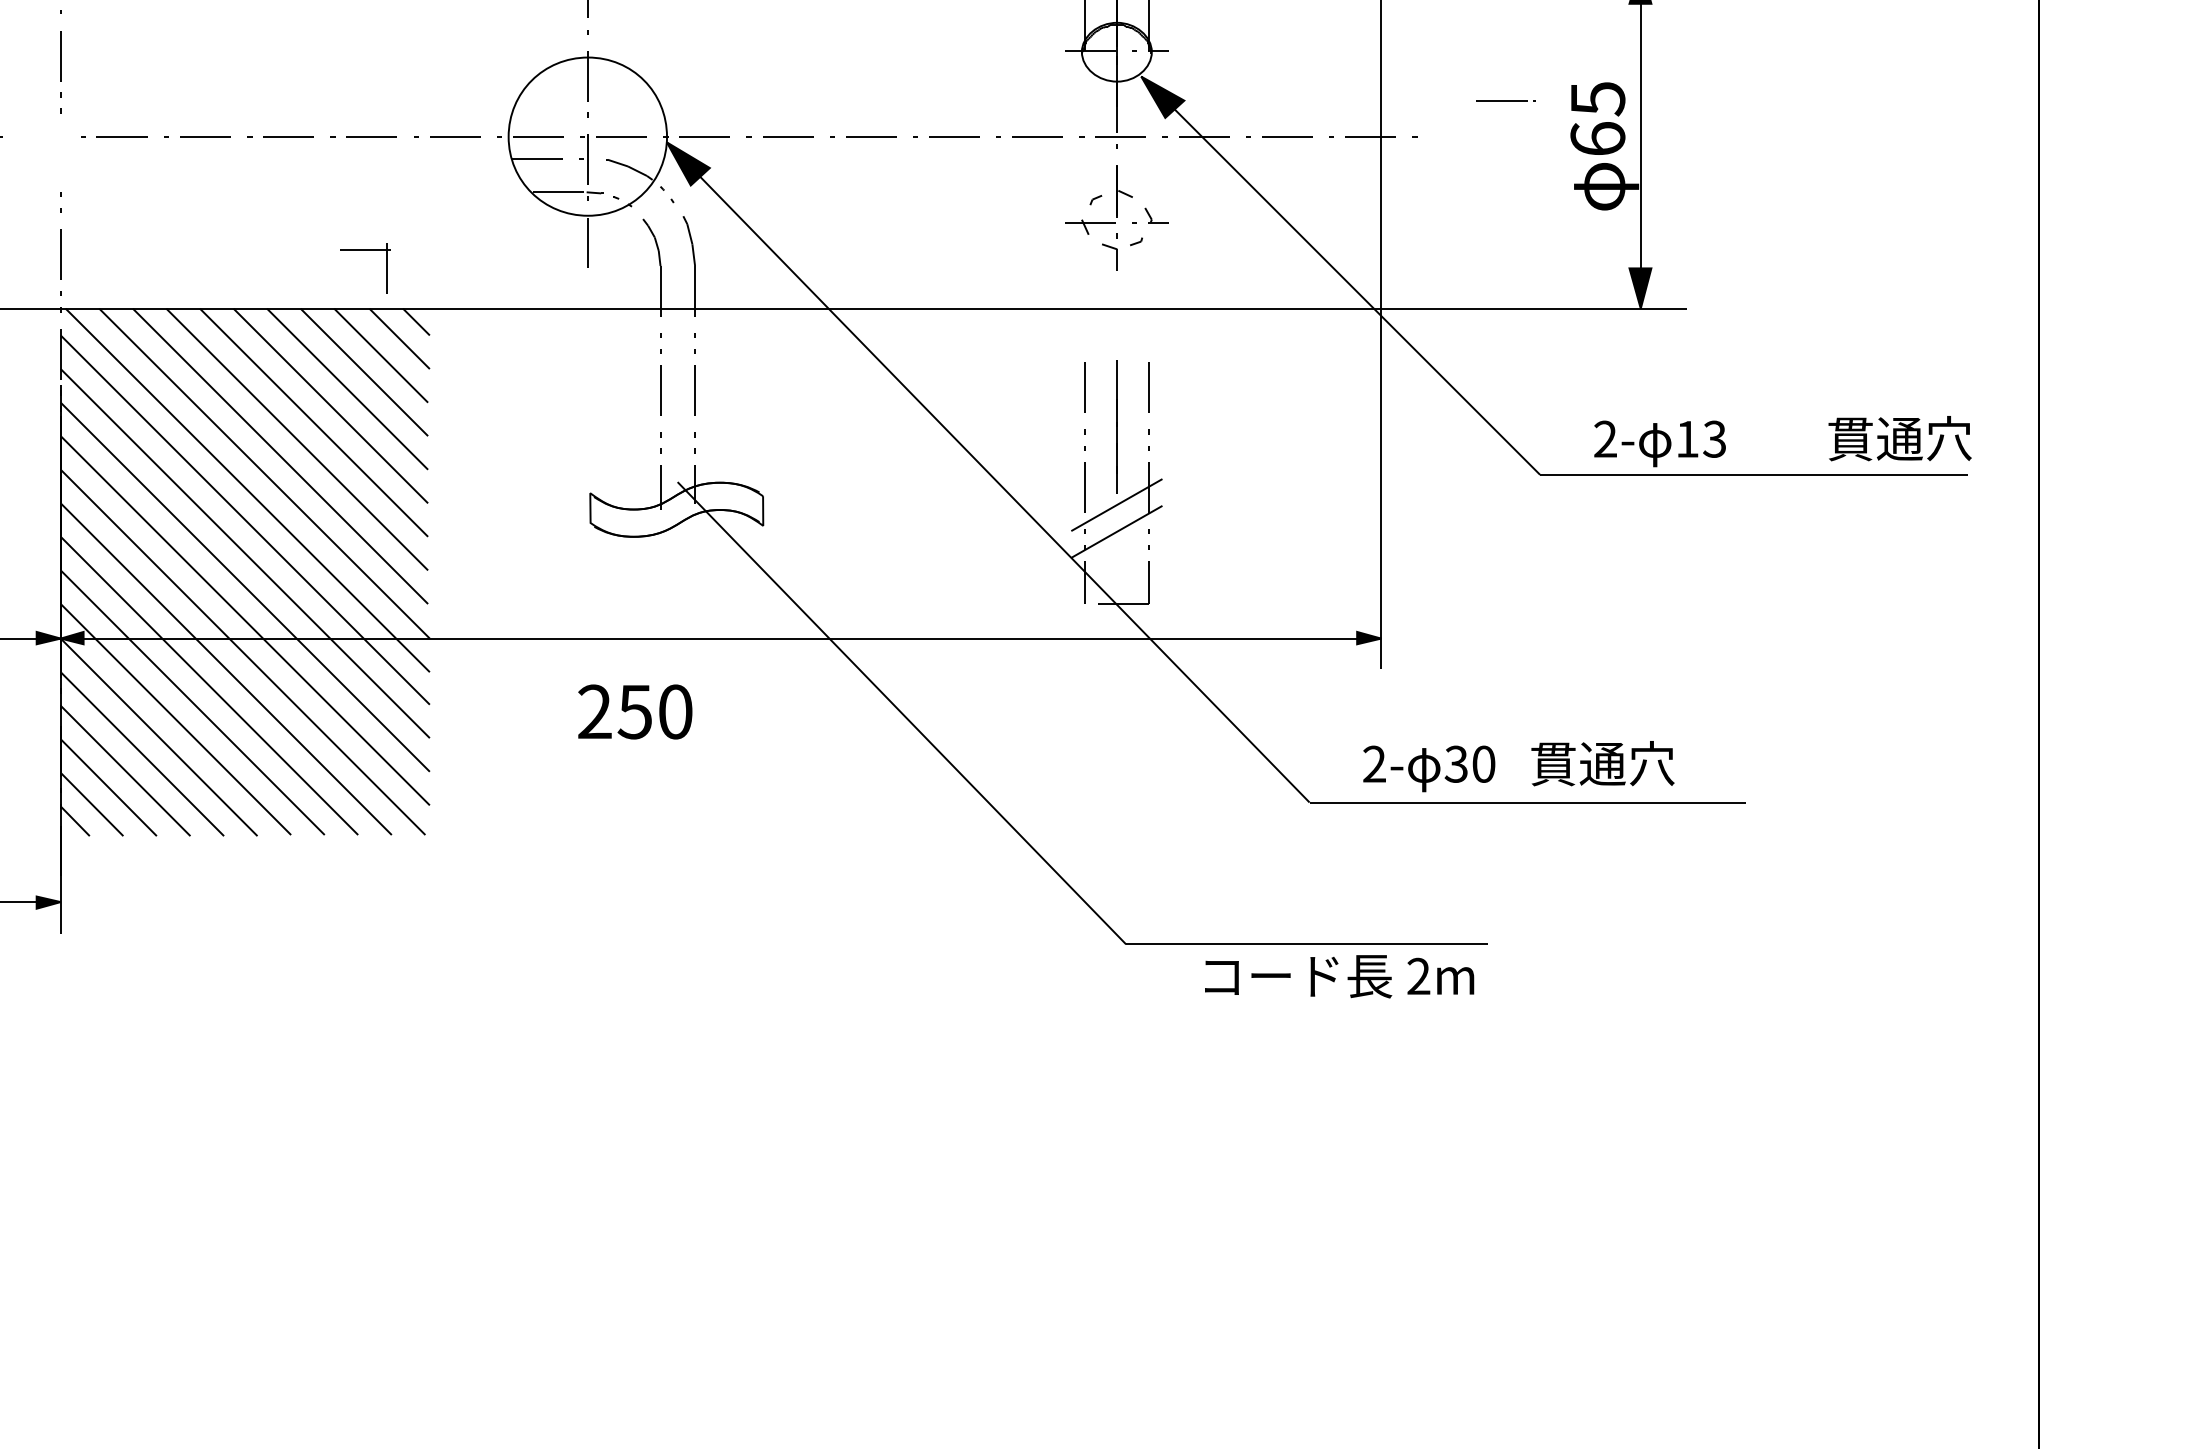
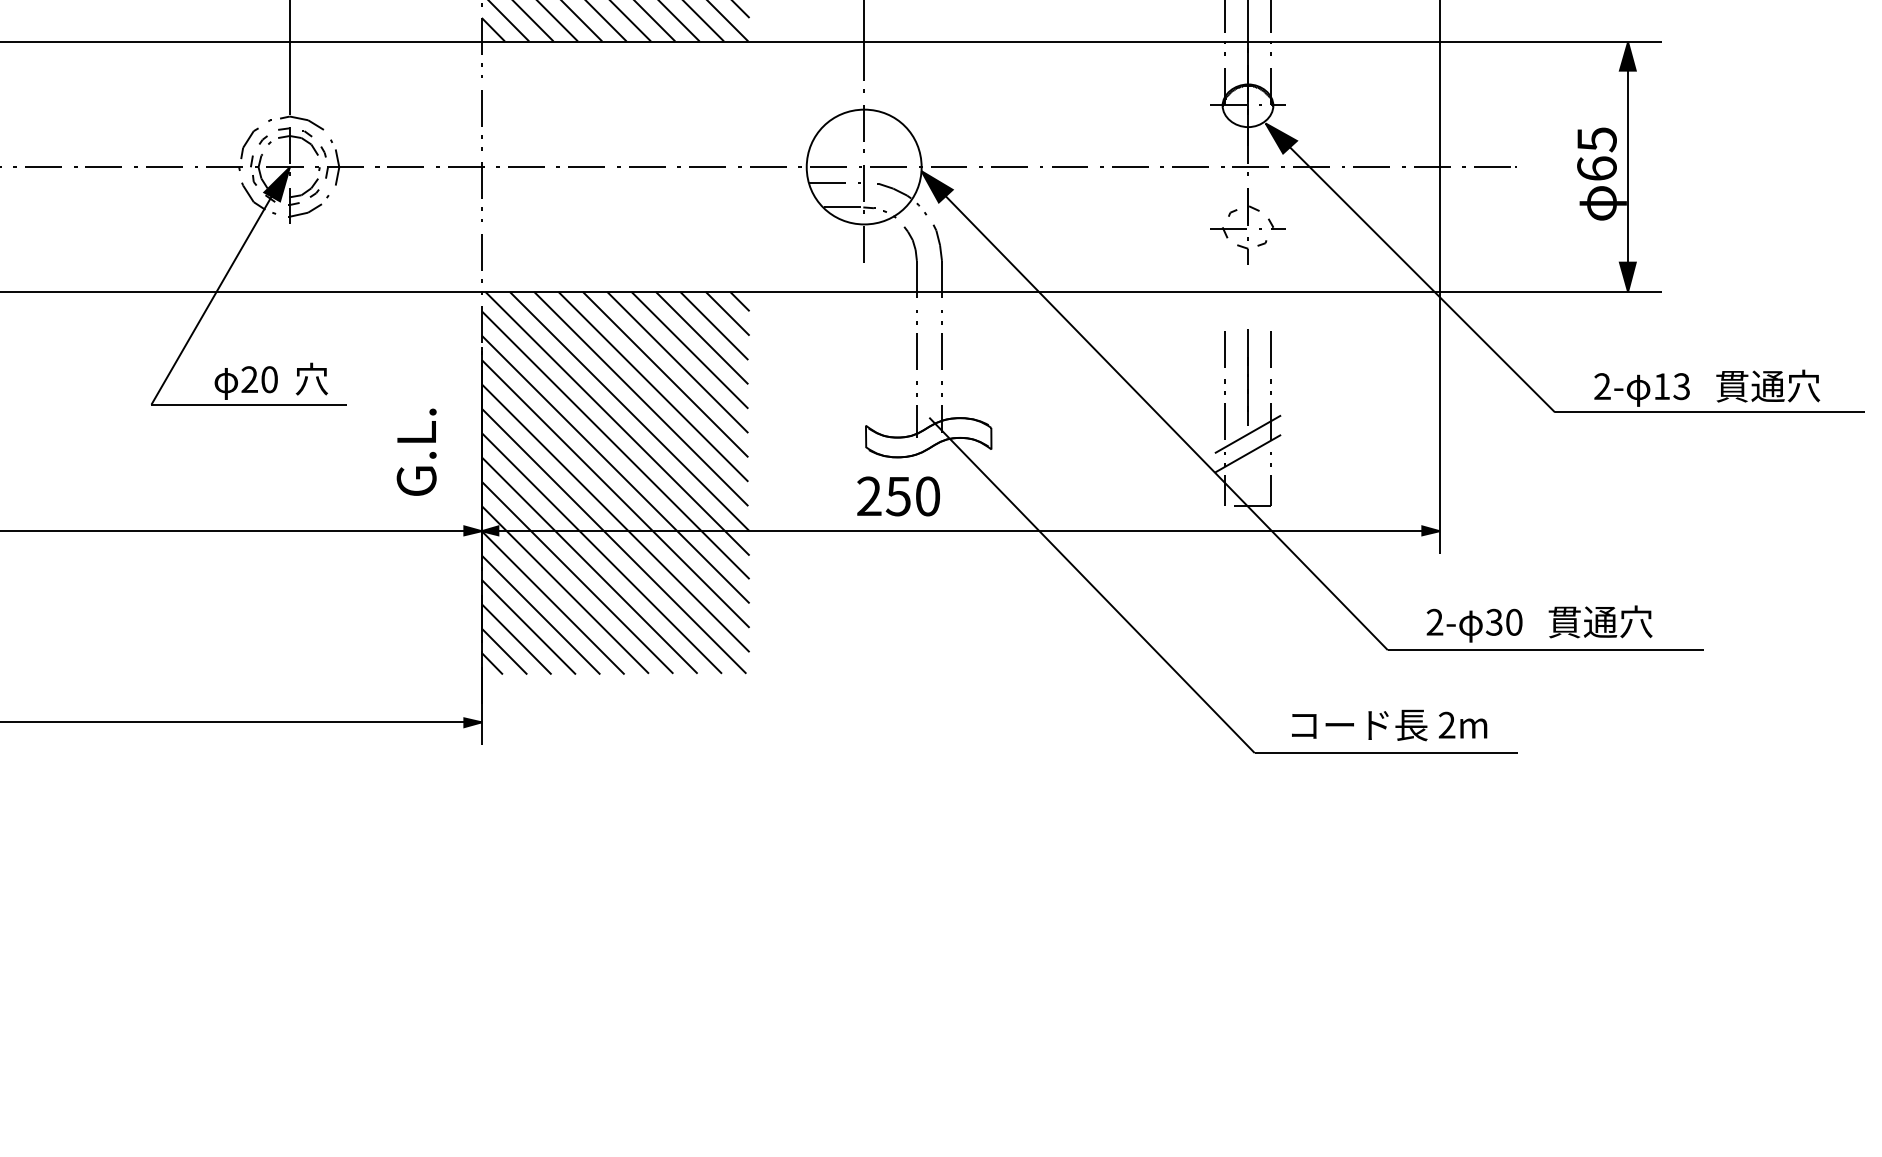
line: (1506, 100) -> (1495, 166), moved
part: (366, 250) -> (466, 167), moved
text: (1900, 437) -> (1768, 385), moved
text: (635, 712) -> (898, 496), moved
text: (1339, 976) -> (1389, 725), moved

